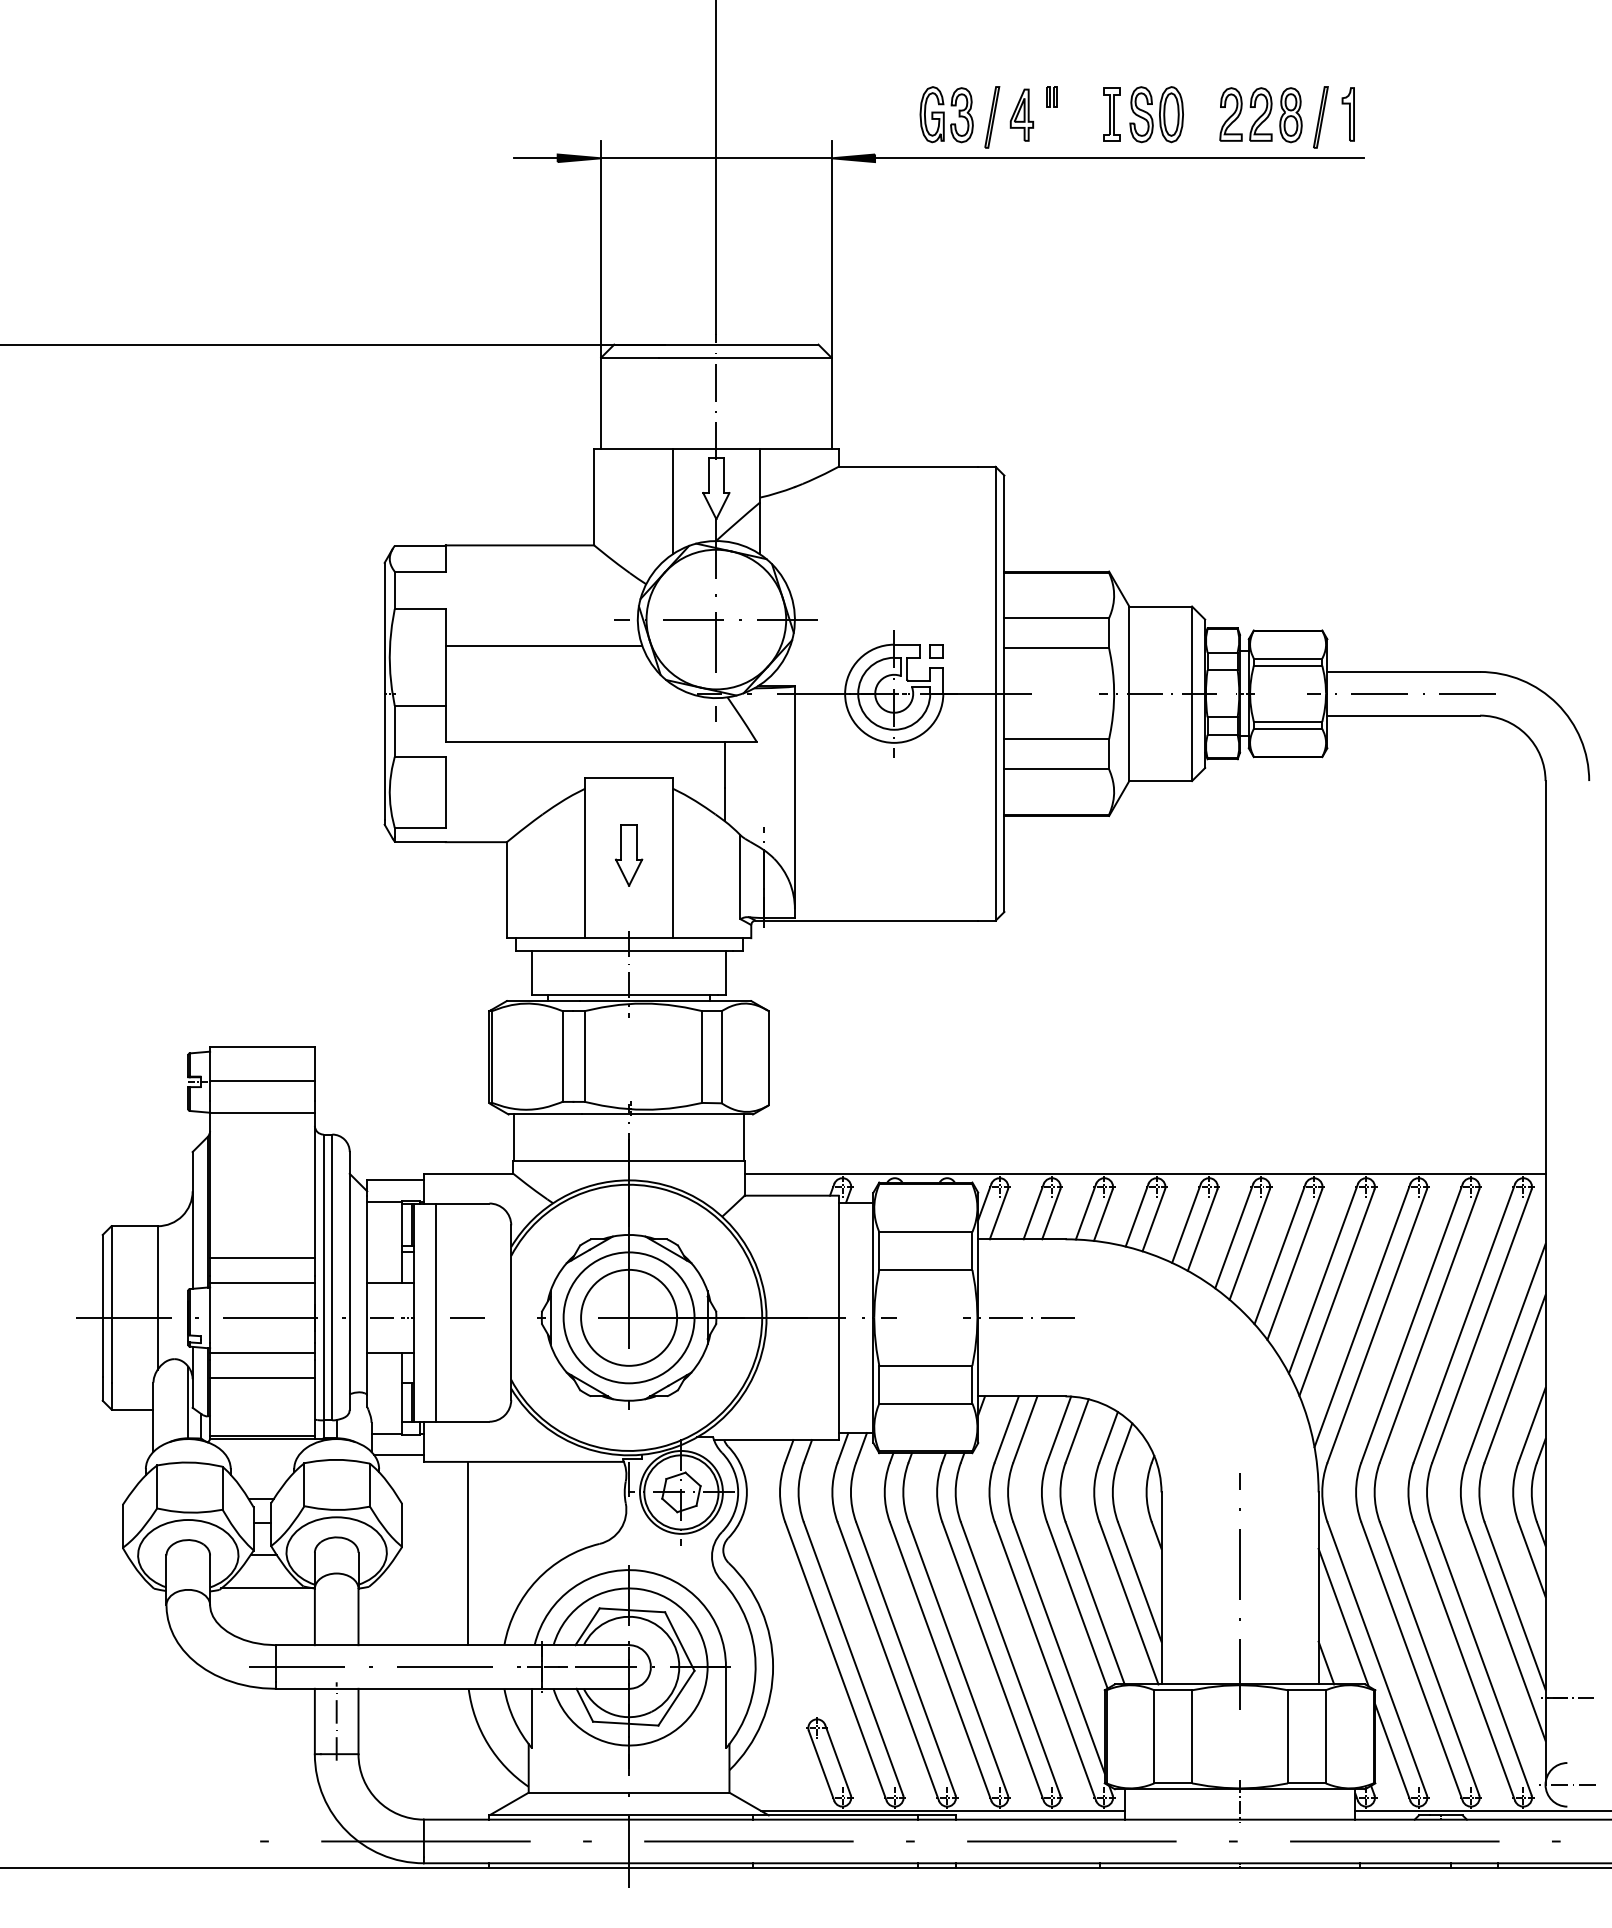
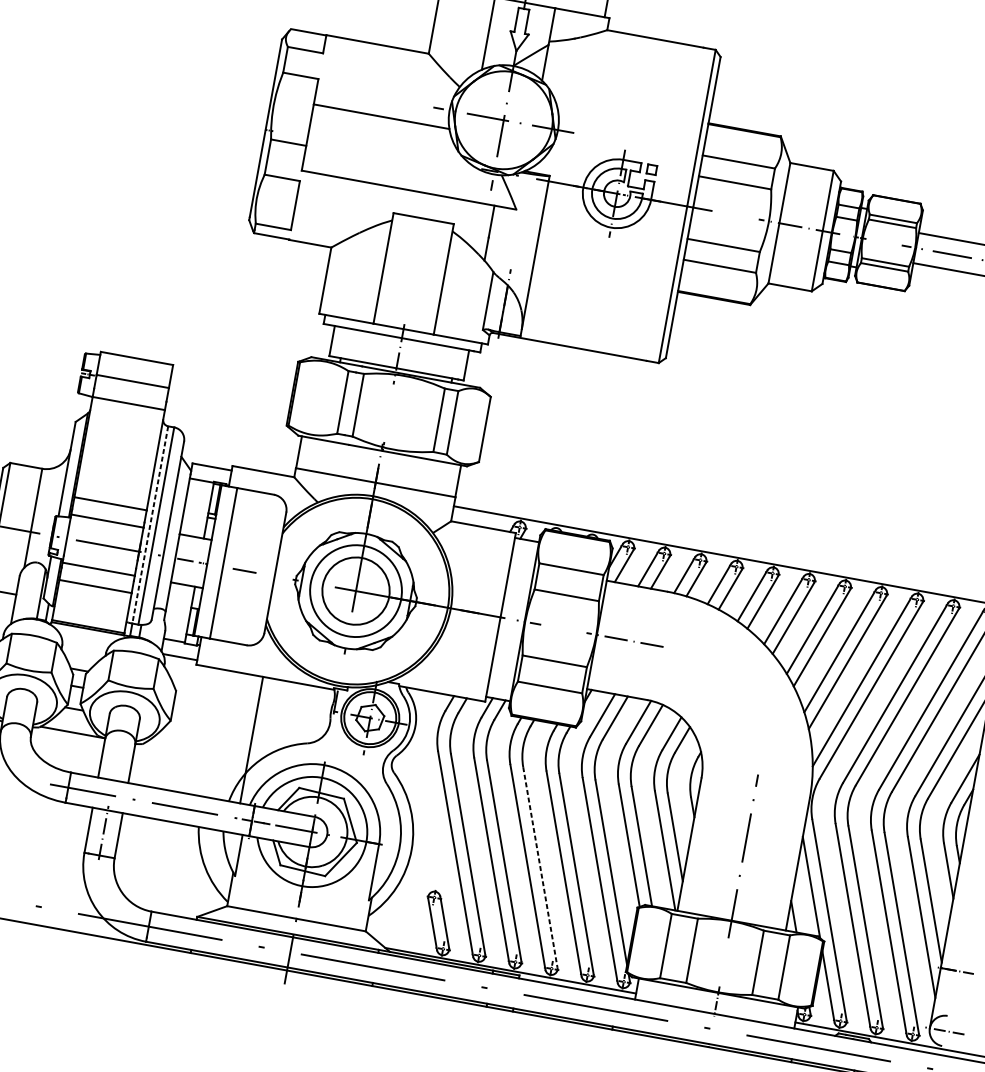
part: (629, 855) -> (414, 272), removed
line: (323, 1277) -> (150, 524), solid -> dashed
line: (467, 1553) -> (251, 740), moved
line: (958, 1659) -> (540, 868), solid -> dashed

